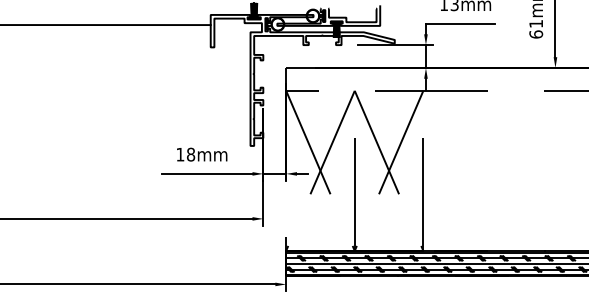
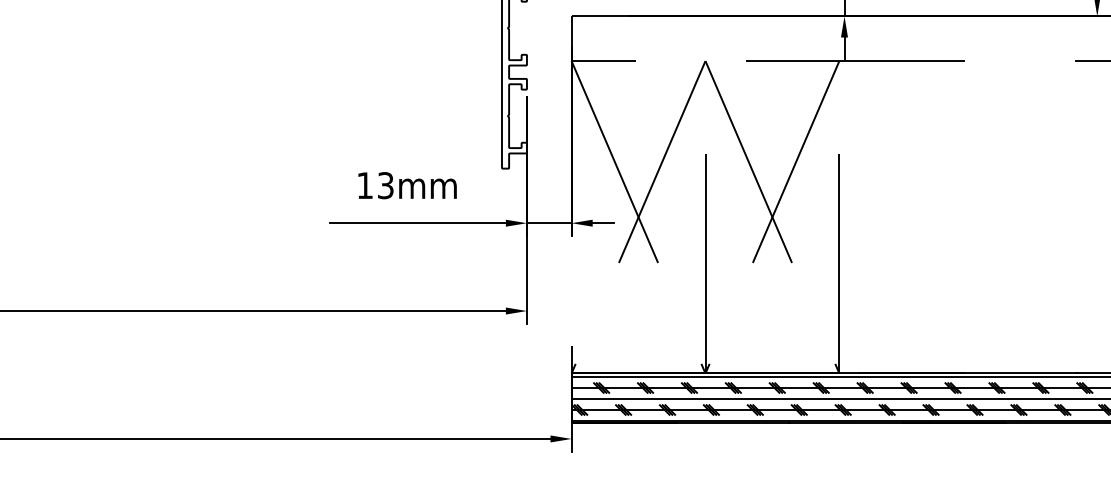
text: (191, 154) -> (386, 185), 18mm -> 13mm

